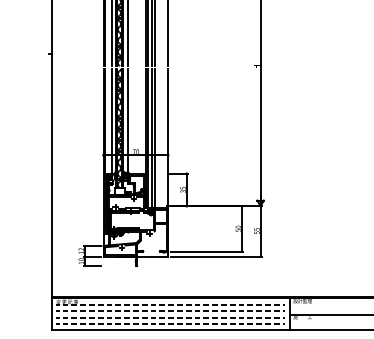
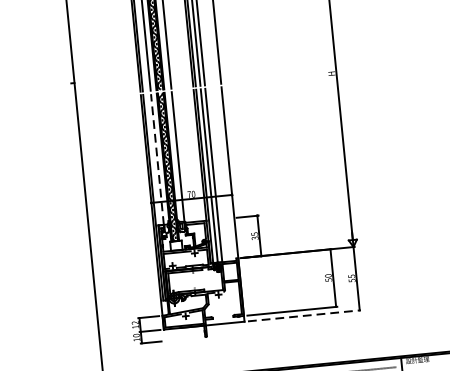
line: (111, 120) -> (157, 158), solid -> dashed
line: (216, 256) -> (304, 315), solid -> dashed

